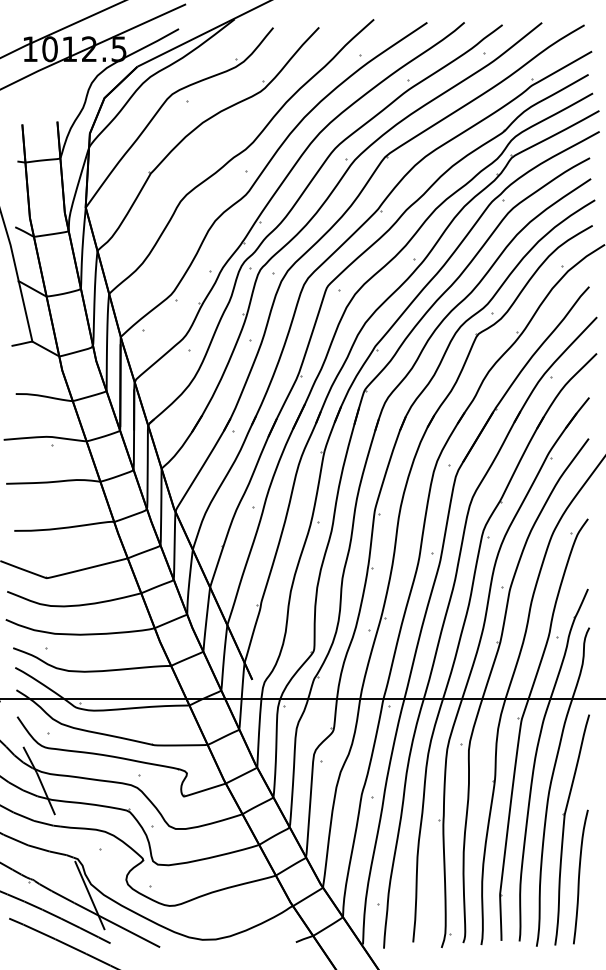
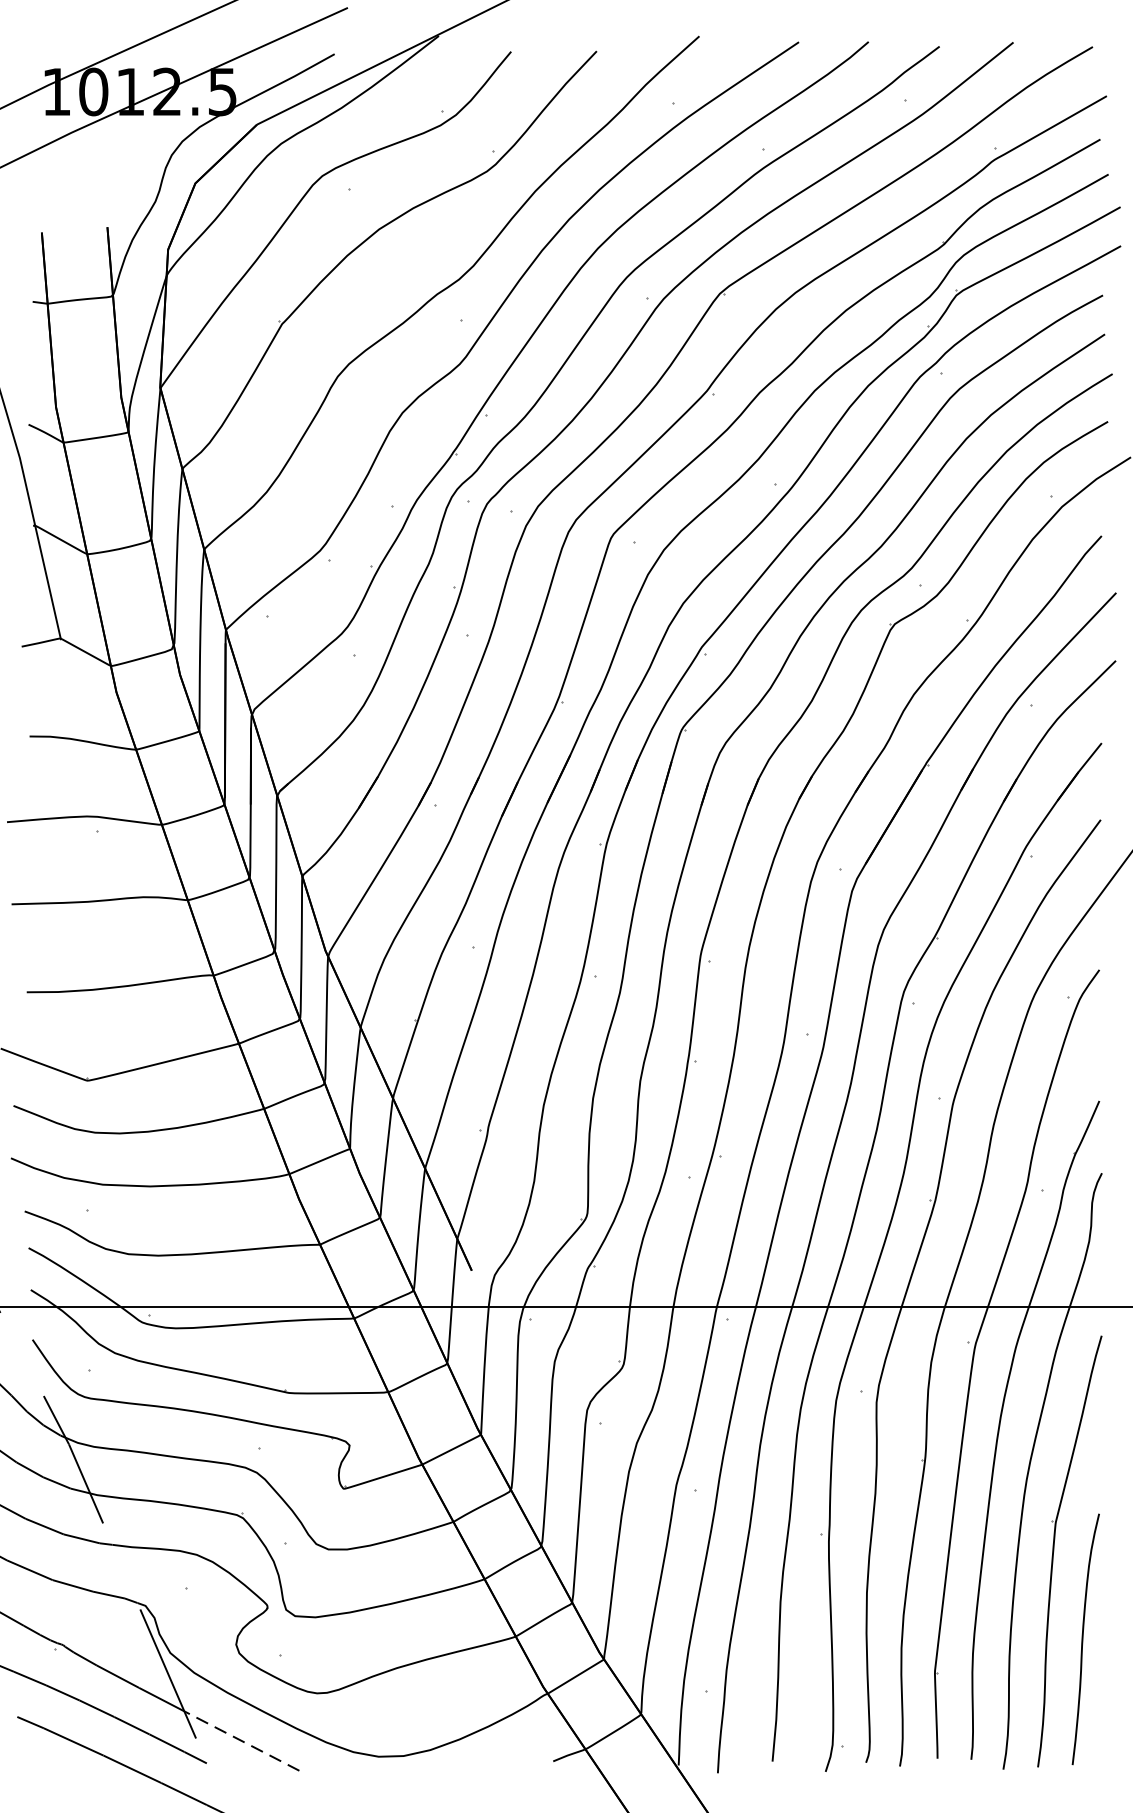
line: (129, 931) -> (242, 1741), solid -> dashed

